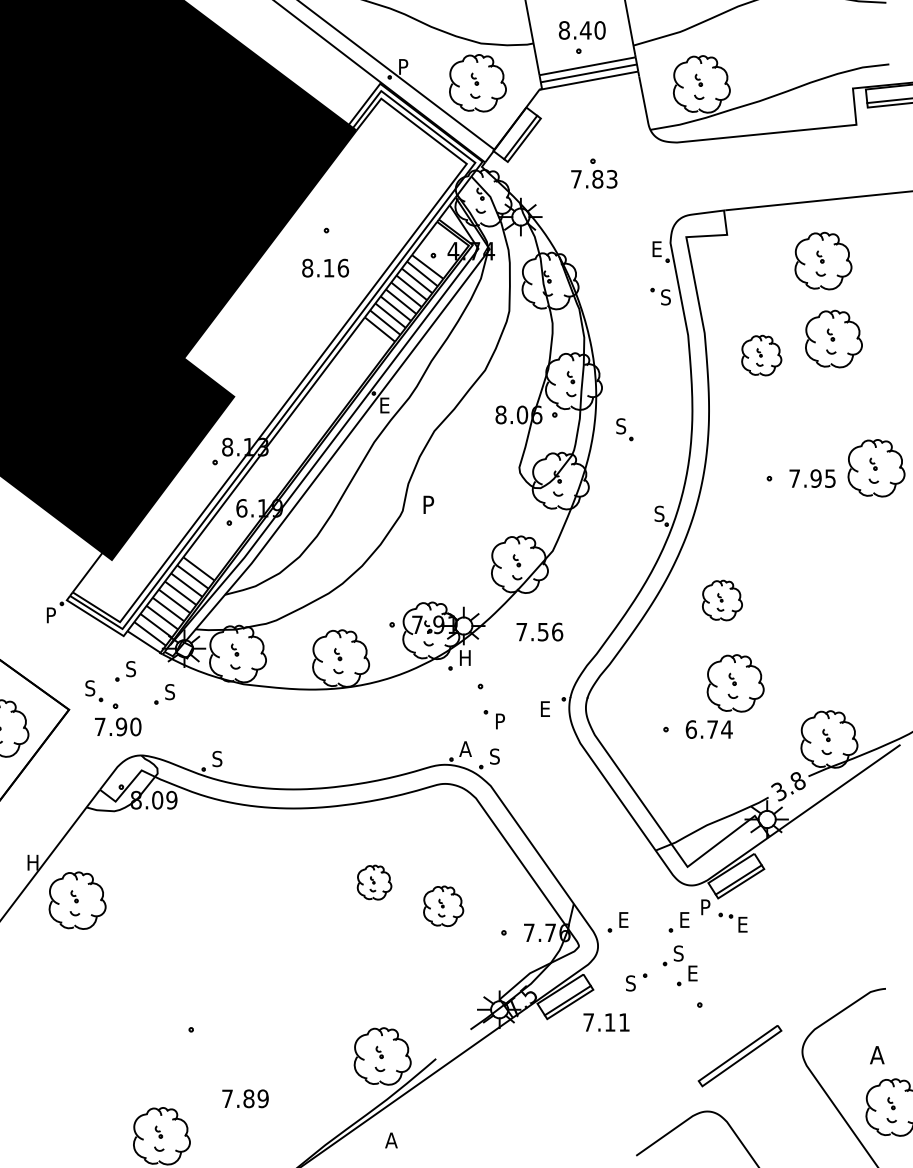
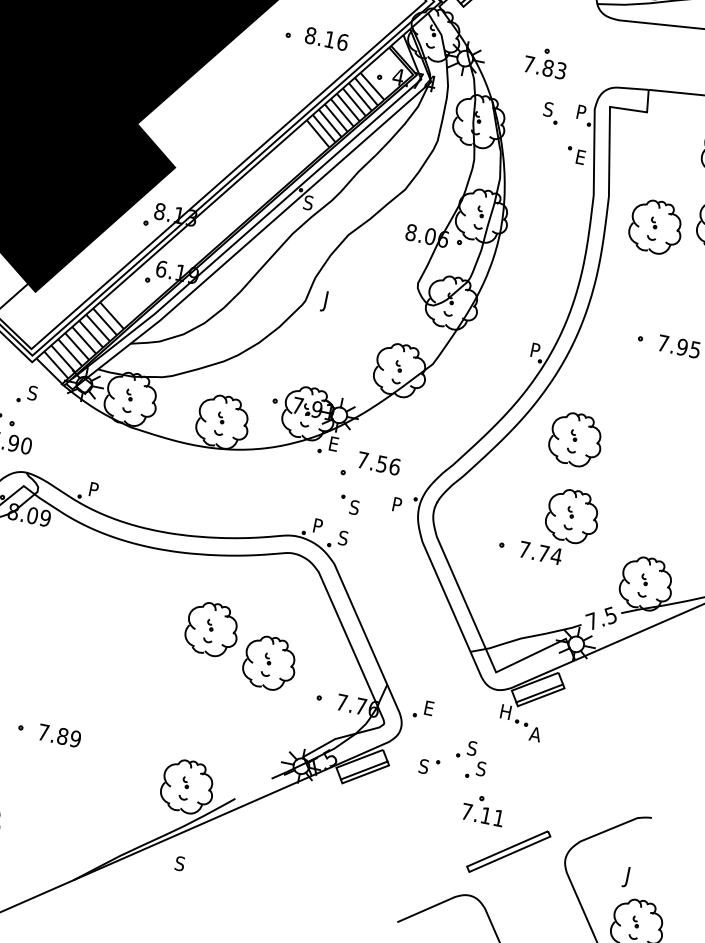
part: (594, 173) -> (546, 62), moved
text: (657, 249) -> (581, 112), E -> P
text: (325, 267) -> (326, 38), moved
text: (665, 297) -> (580, 157), S -> E
part: (761, 355) -> (655, 226), size x1.43
text: (384, 405) -> (308, 202), E -> S
part: (624, 429) -> (550, 112), moved
text: (427, 506) -> (328, 301), P -> J
text: (659, 513) -> (535, 350), S -> P
part: (722, 600) -> (576, 439), size x1.43
text: (539, 631) -> (378, 463), moved
text: (465, 657) -> (335, 443), H -> E
part: (164, 694) -> (58, 422), removed
text: (545, 708) -> (397, 504), E -> P
text: (500, 721) -> (354, 507), P -> S
text: (690, 729) -> (523, 549), 6.74 -> 7.74
text: (465, 748) -> (318, 525), A -> P
text: (217, 758) -> (94, 489), S -> P
text: (787, 786) -> (600, 618), 3.8 -> 7.5
part: (374, 882) -> (212, 629), size x1.67
part: (443, 906) -> (269, 663), size x1.43
text: (707, 907) -> (506, 712), P -> H
part: (678, 922) -> (477, 720), removed
text: (742, 924) -> (534, 734), E -> A
text: (692, 973) -> (481, 768), E -> S
text: (606, 1022) -> (482, 815), moved
text: (876, 1057) -> (630, 877), A -> J
text: (245, 1098) -> (59, 735), moved
text: (391, 1140) -> (180, 863), A -> S

